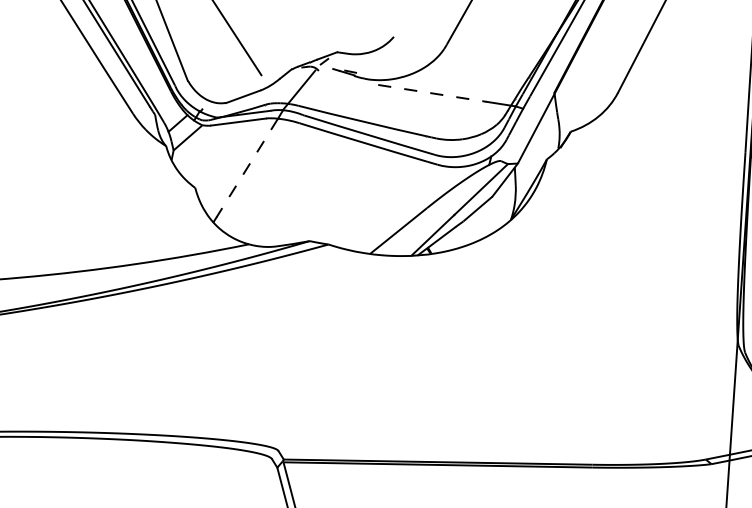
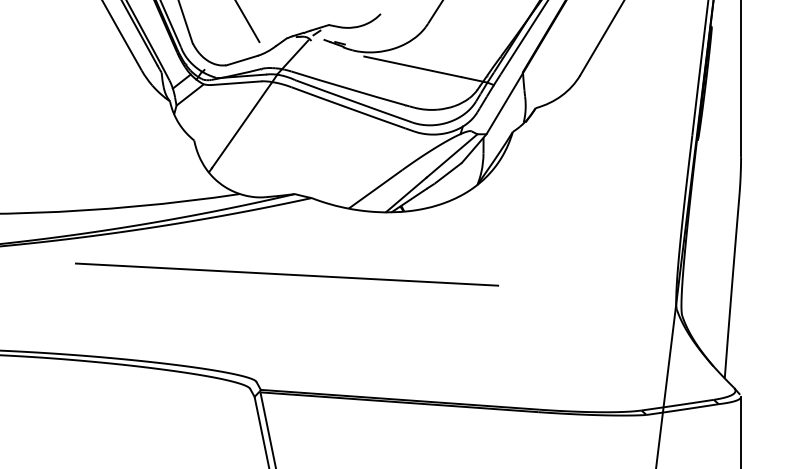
line: (432, 93) -> (412, 66), dashed -> solid
line: (246, 168) -> (241, 125), dashed -> solid
line: (305, 330) -> (286, 274), added

